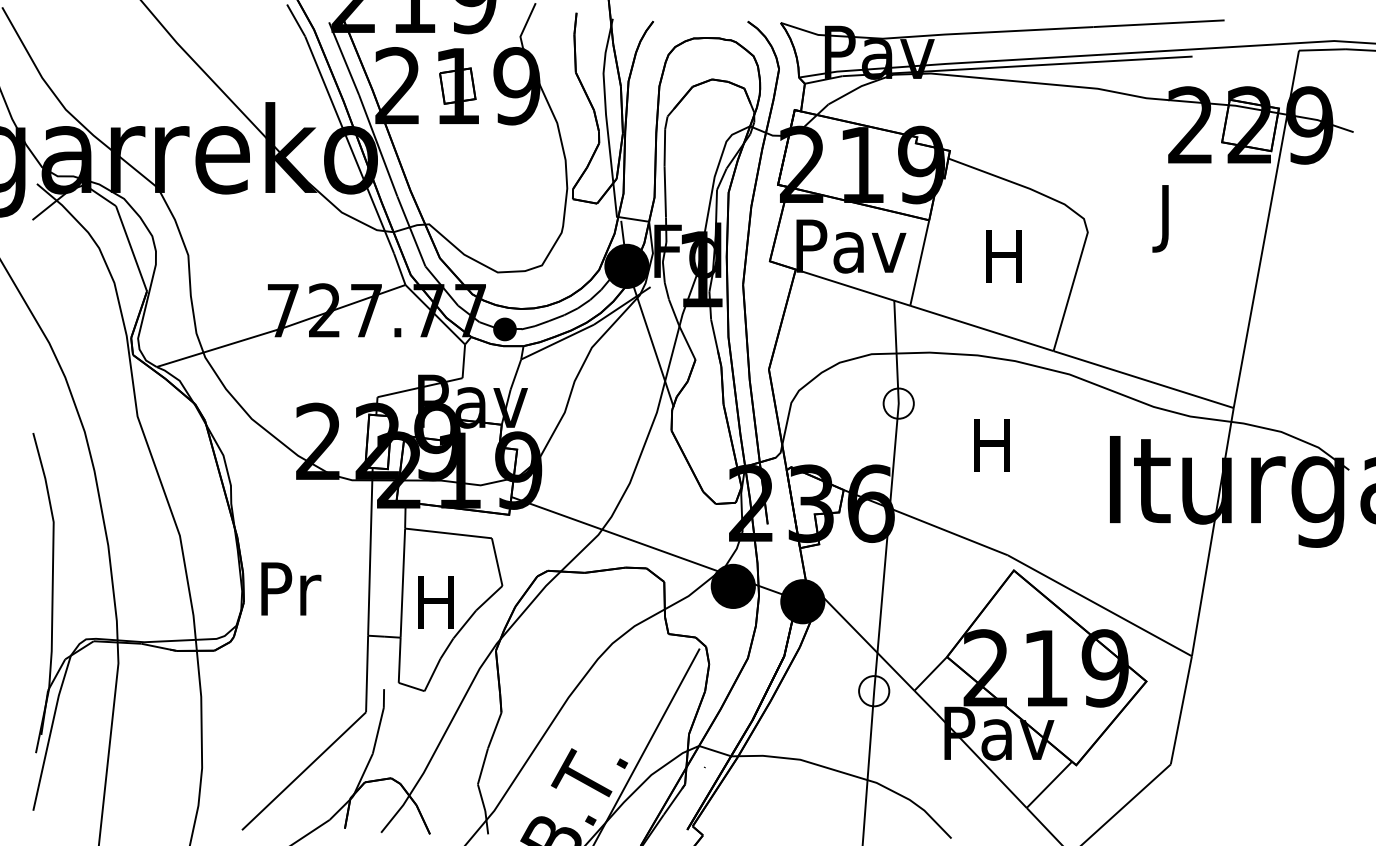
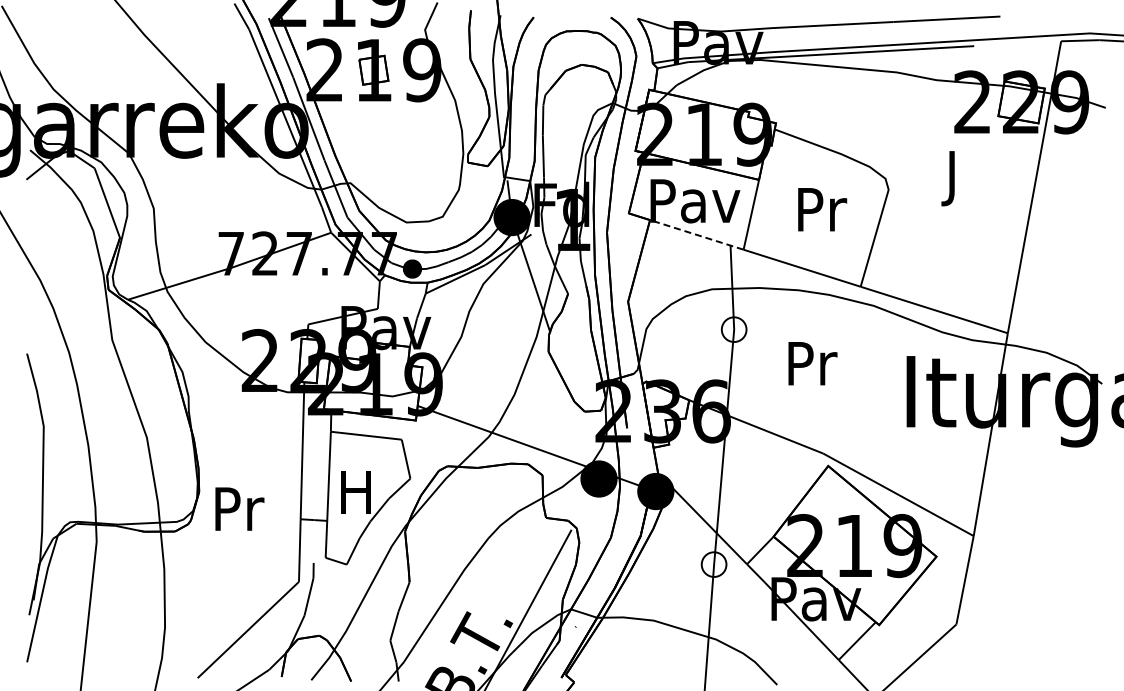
text: (1006, 256) -> (822, 209), H -> Pr
line: (852, 287) -> (696, 234), solid -> dashed
text: (994, 445) -> (812, 363), H -> Pr
text: (290, 588) -> (239, 508), moved

